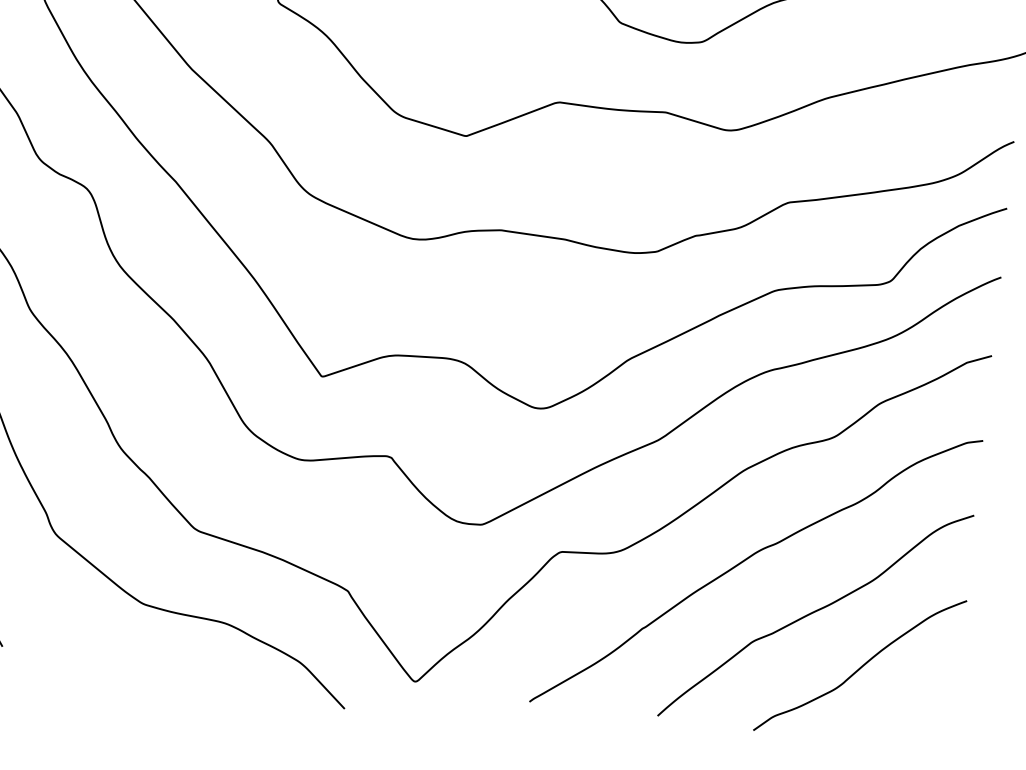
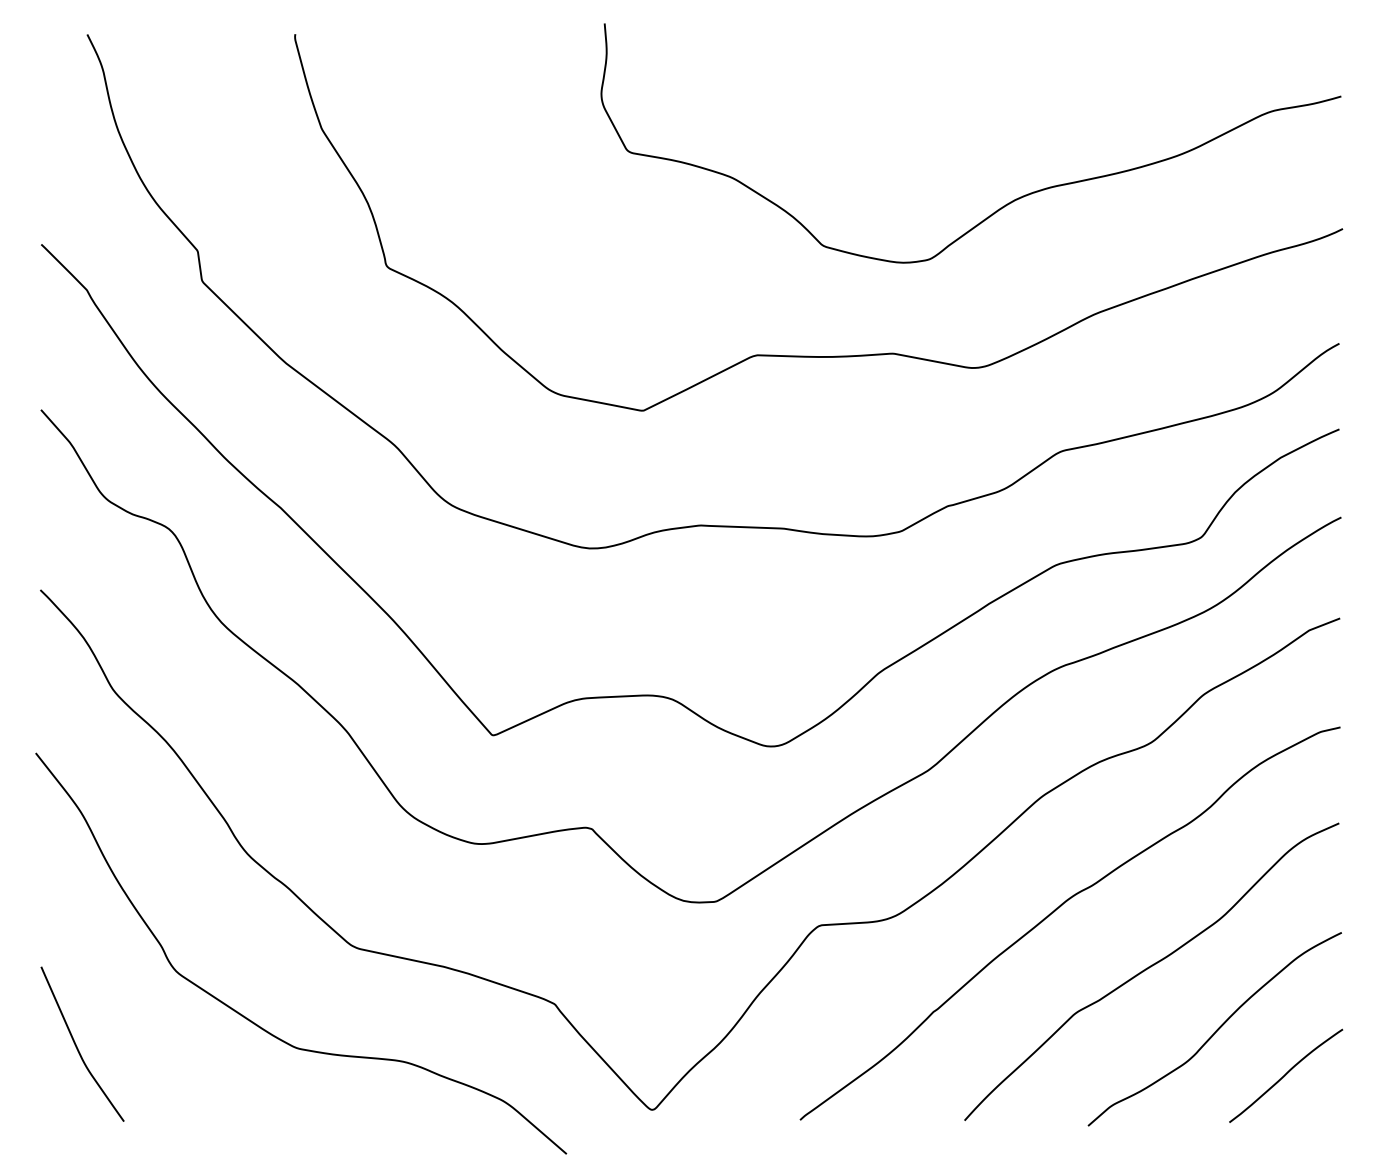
curve: (912, 707) -> (1286, 1075), added

